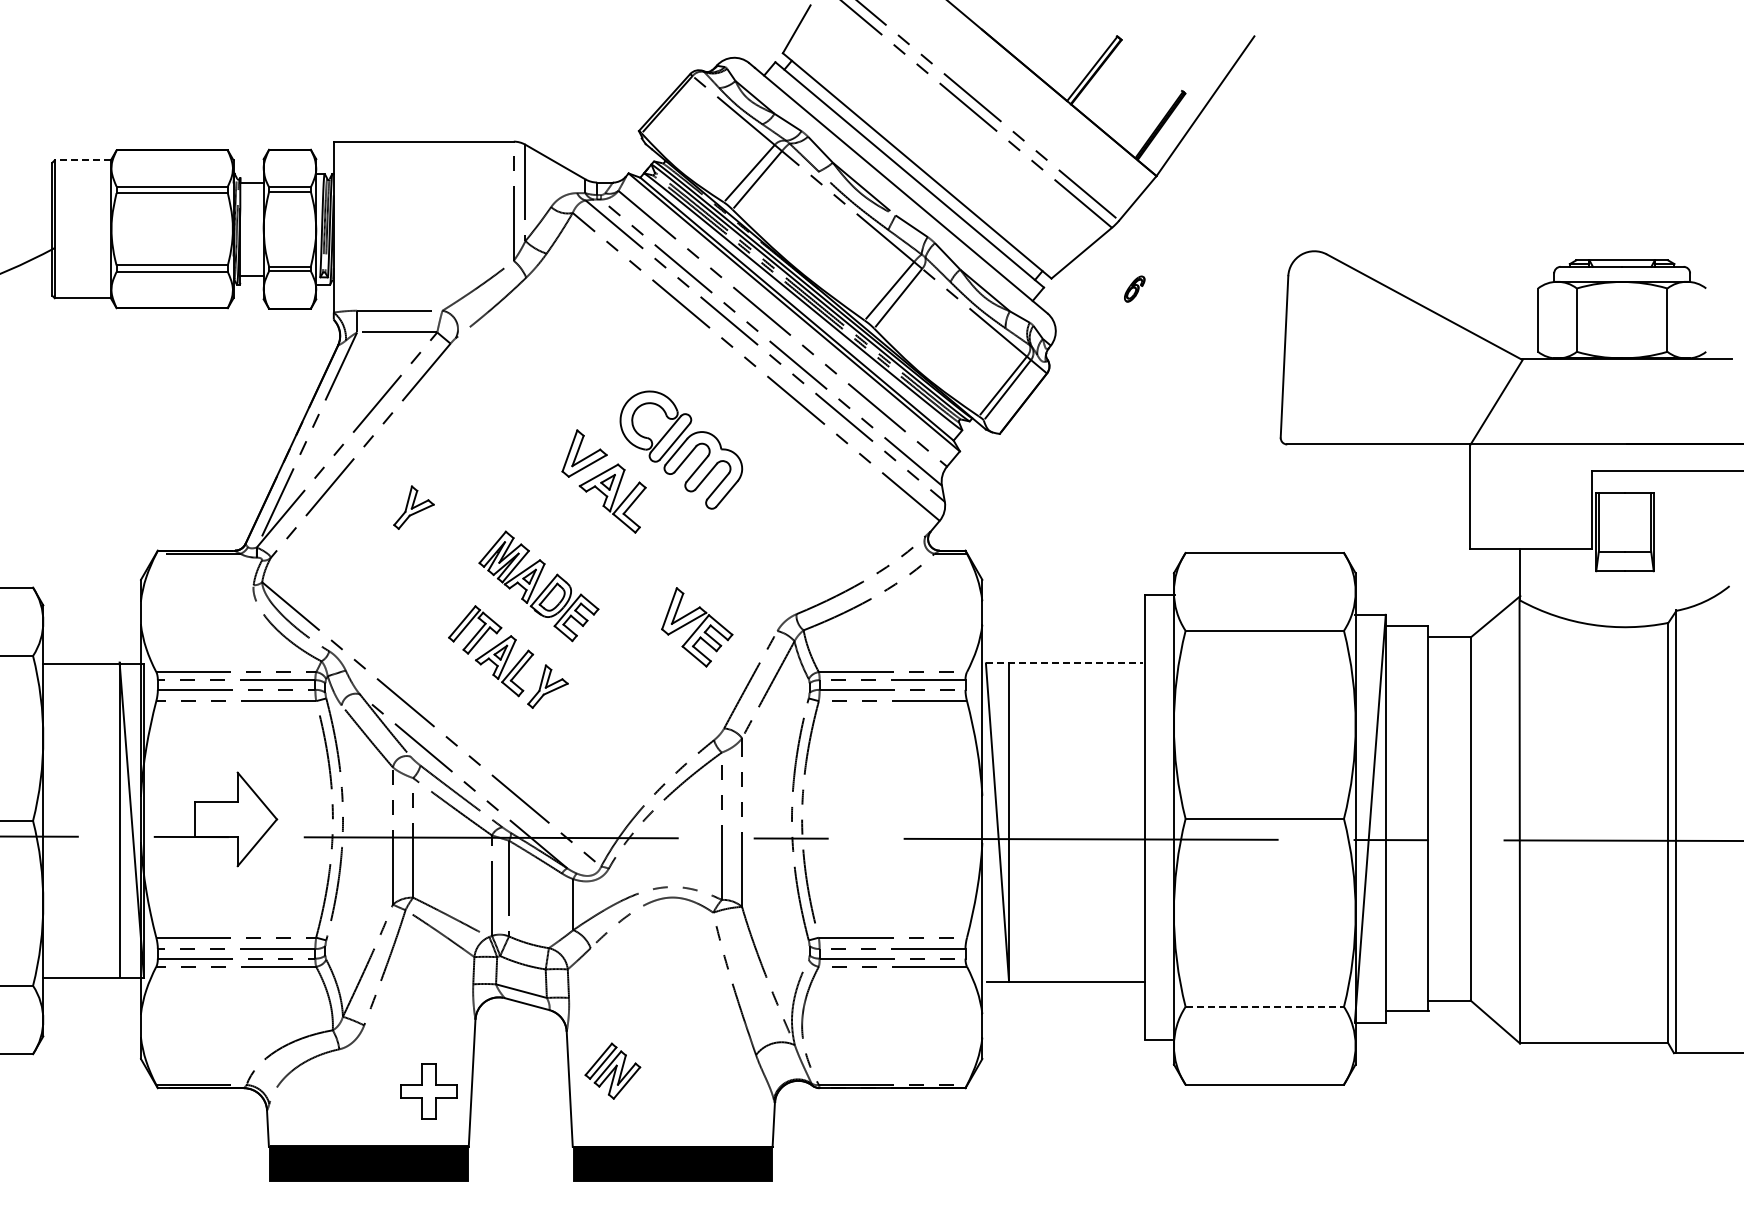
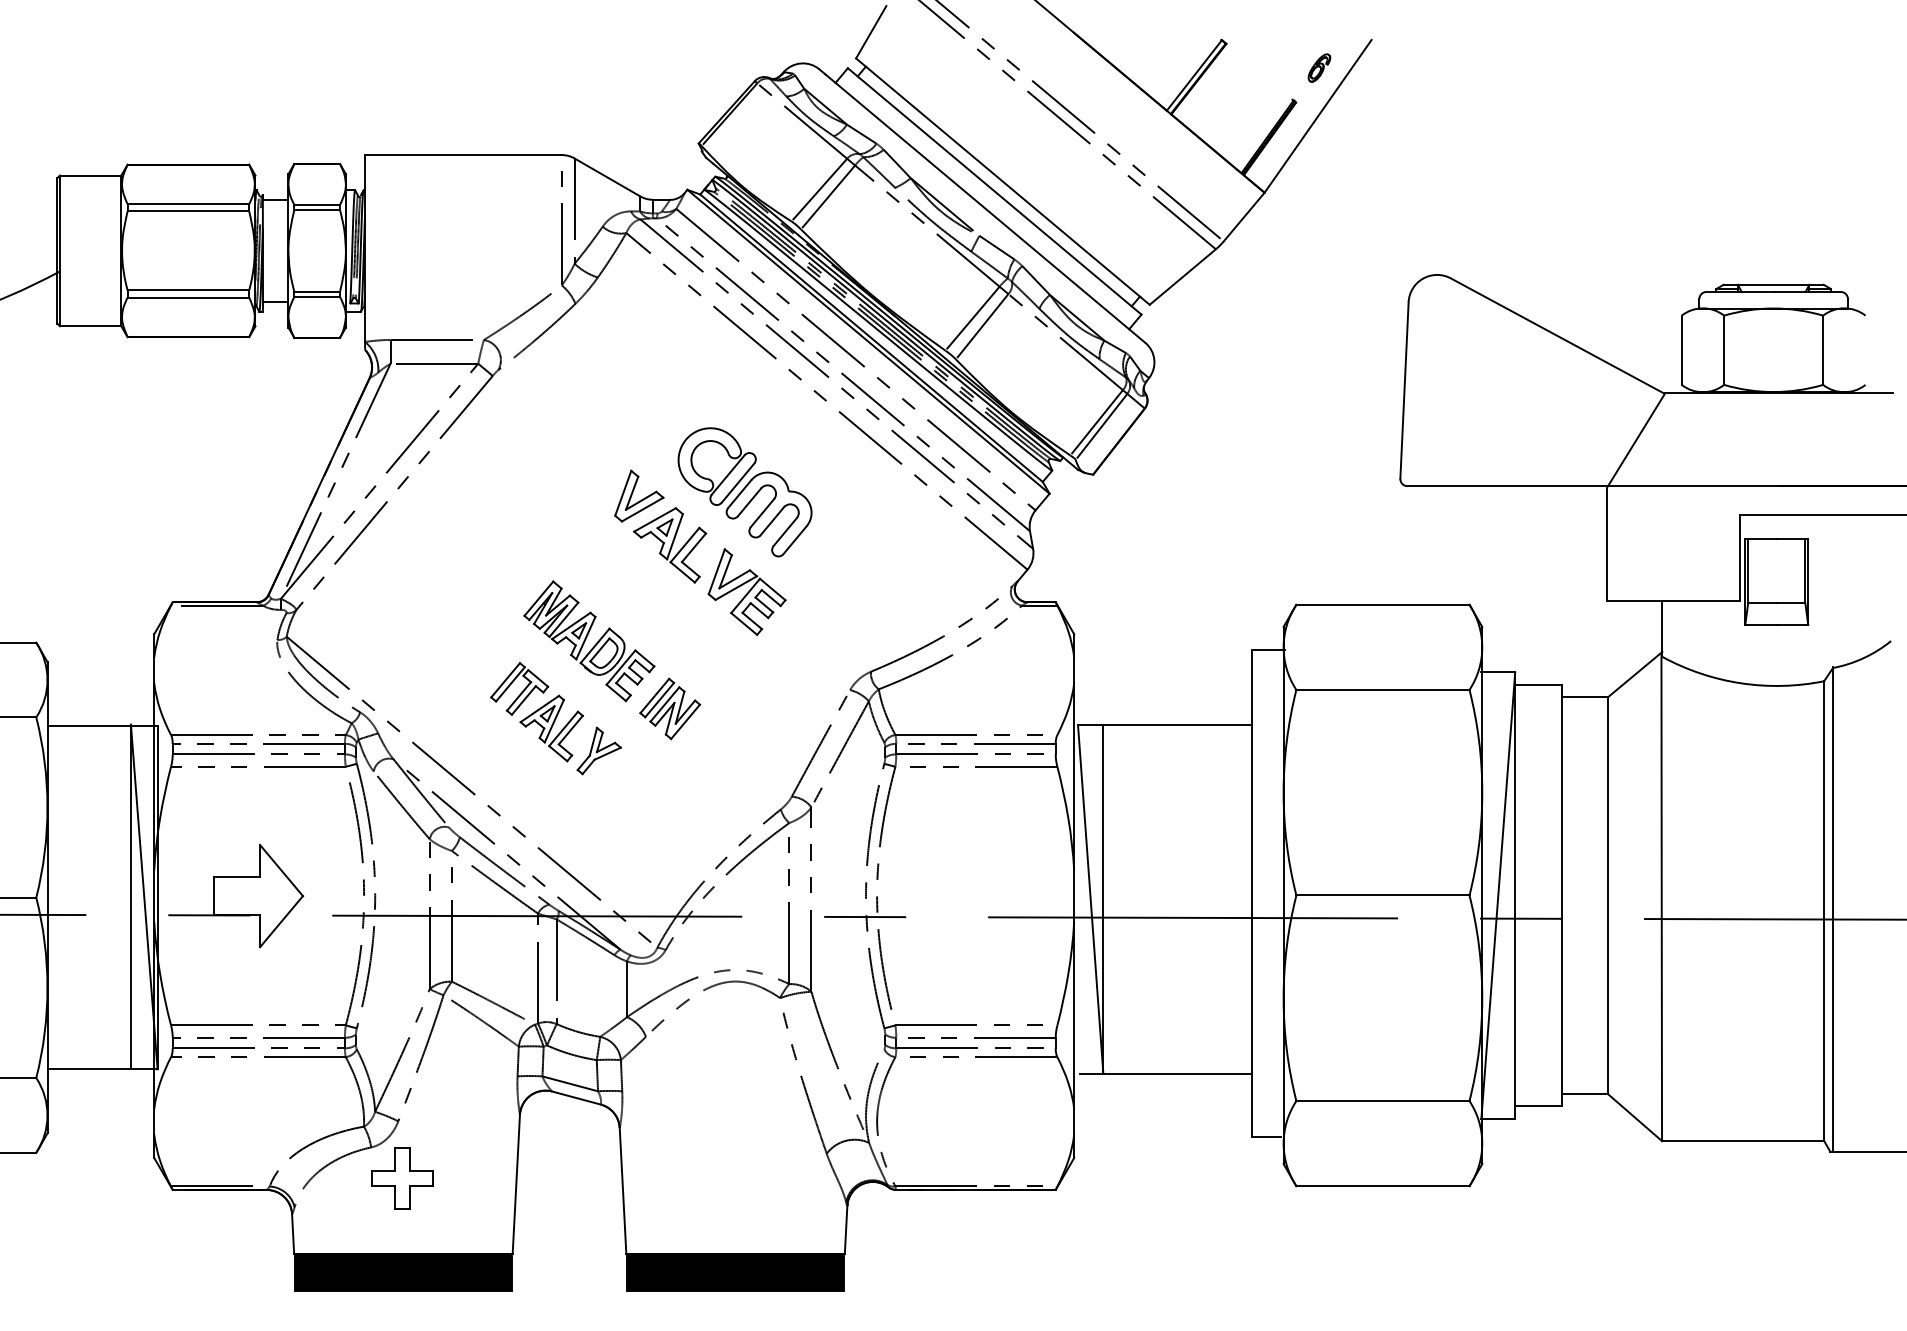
line: (82, 160) -> (90, 175), dashed -> solid
part: (1134, 288) -> (1319, 67), moved
part: (413, 507) -> (452, 555), removed
part: (697, 627) -> (747, 592), moved
line: (1064, 663) -> (1163, 725), dashed -> solid
line: (1265, 1006) -> (1383, 1100), dashed -> solid
part: (612, 1070) -> (669, 708), moved
part: (428, 1091) -> (401, 1178), moved

